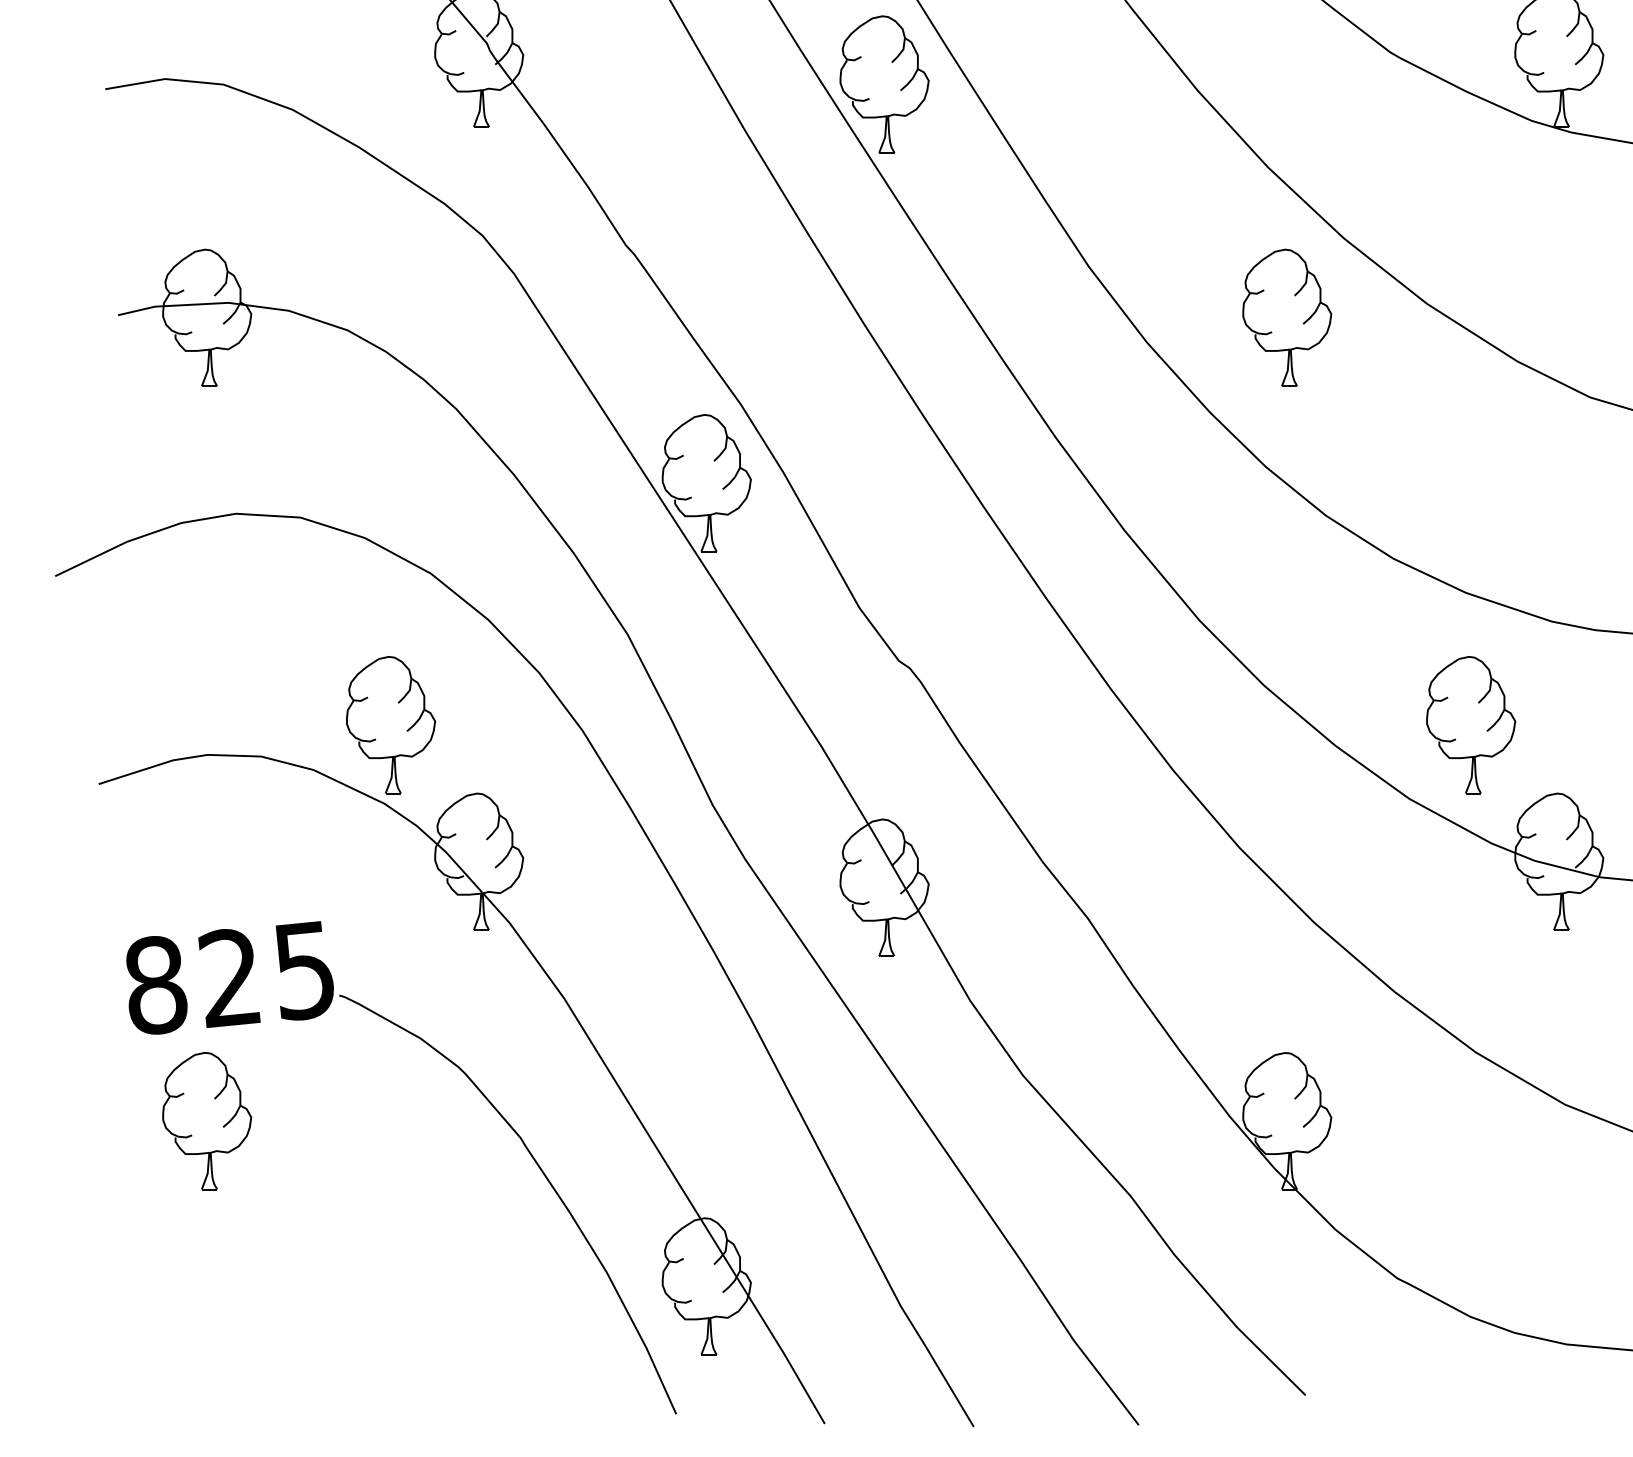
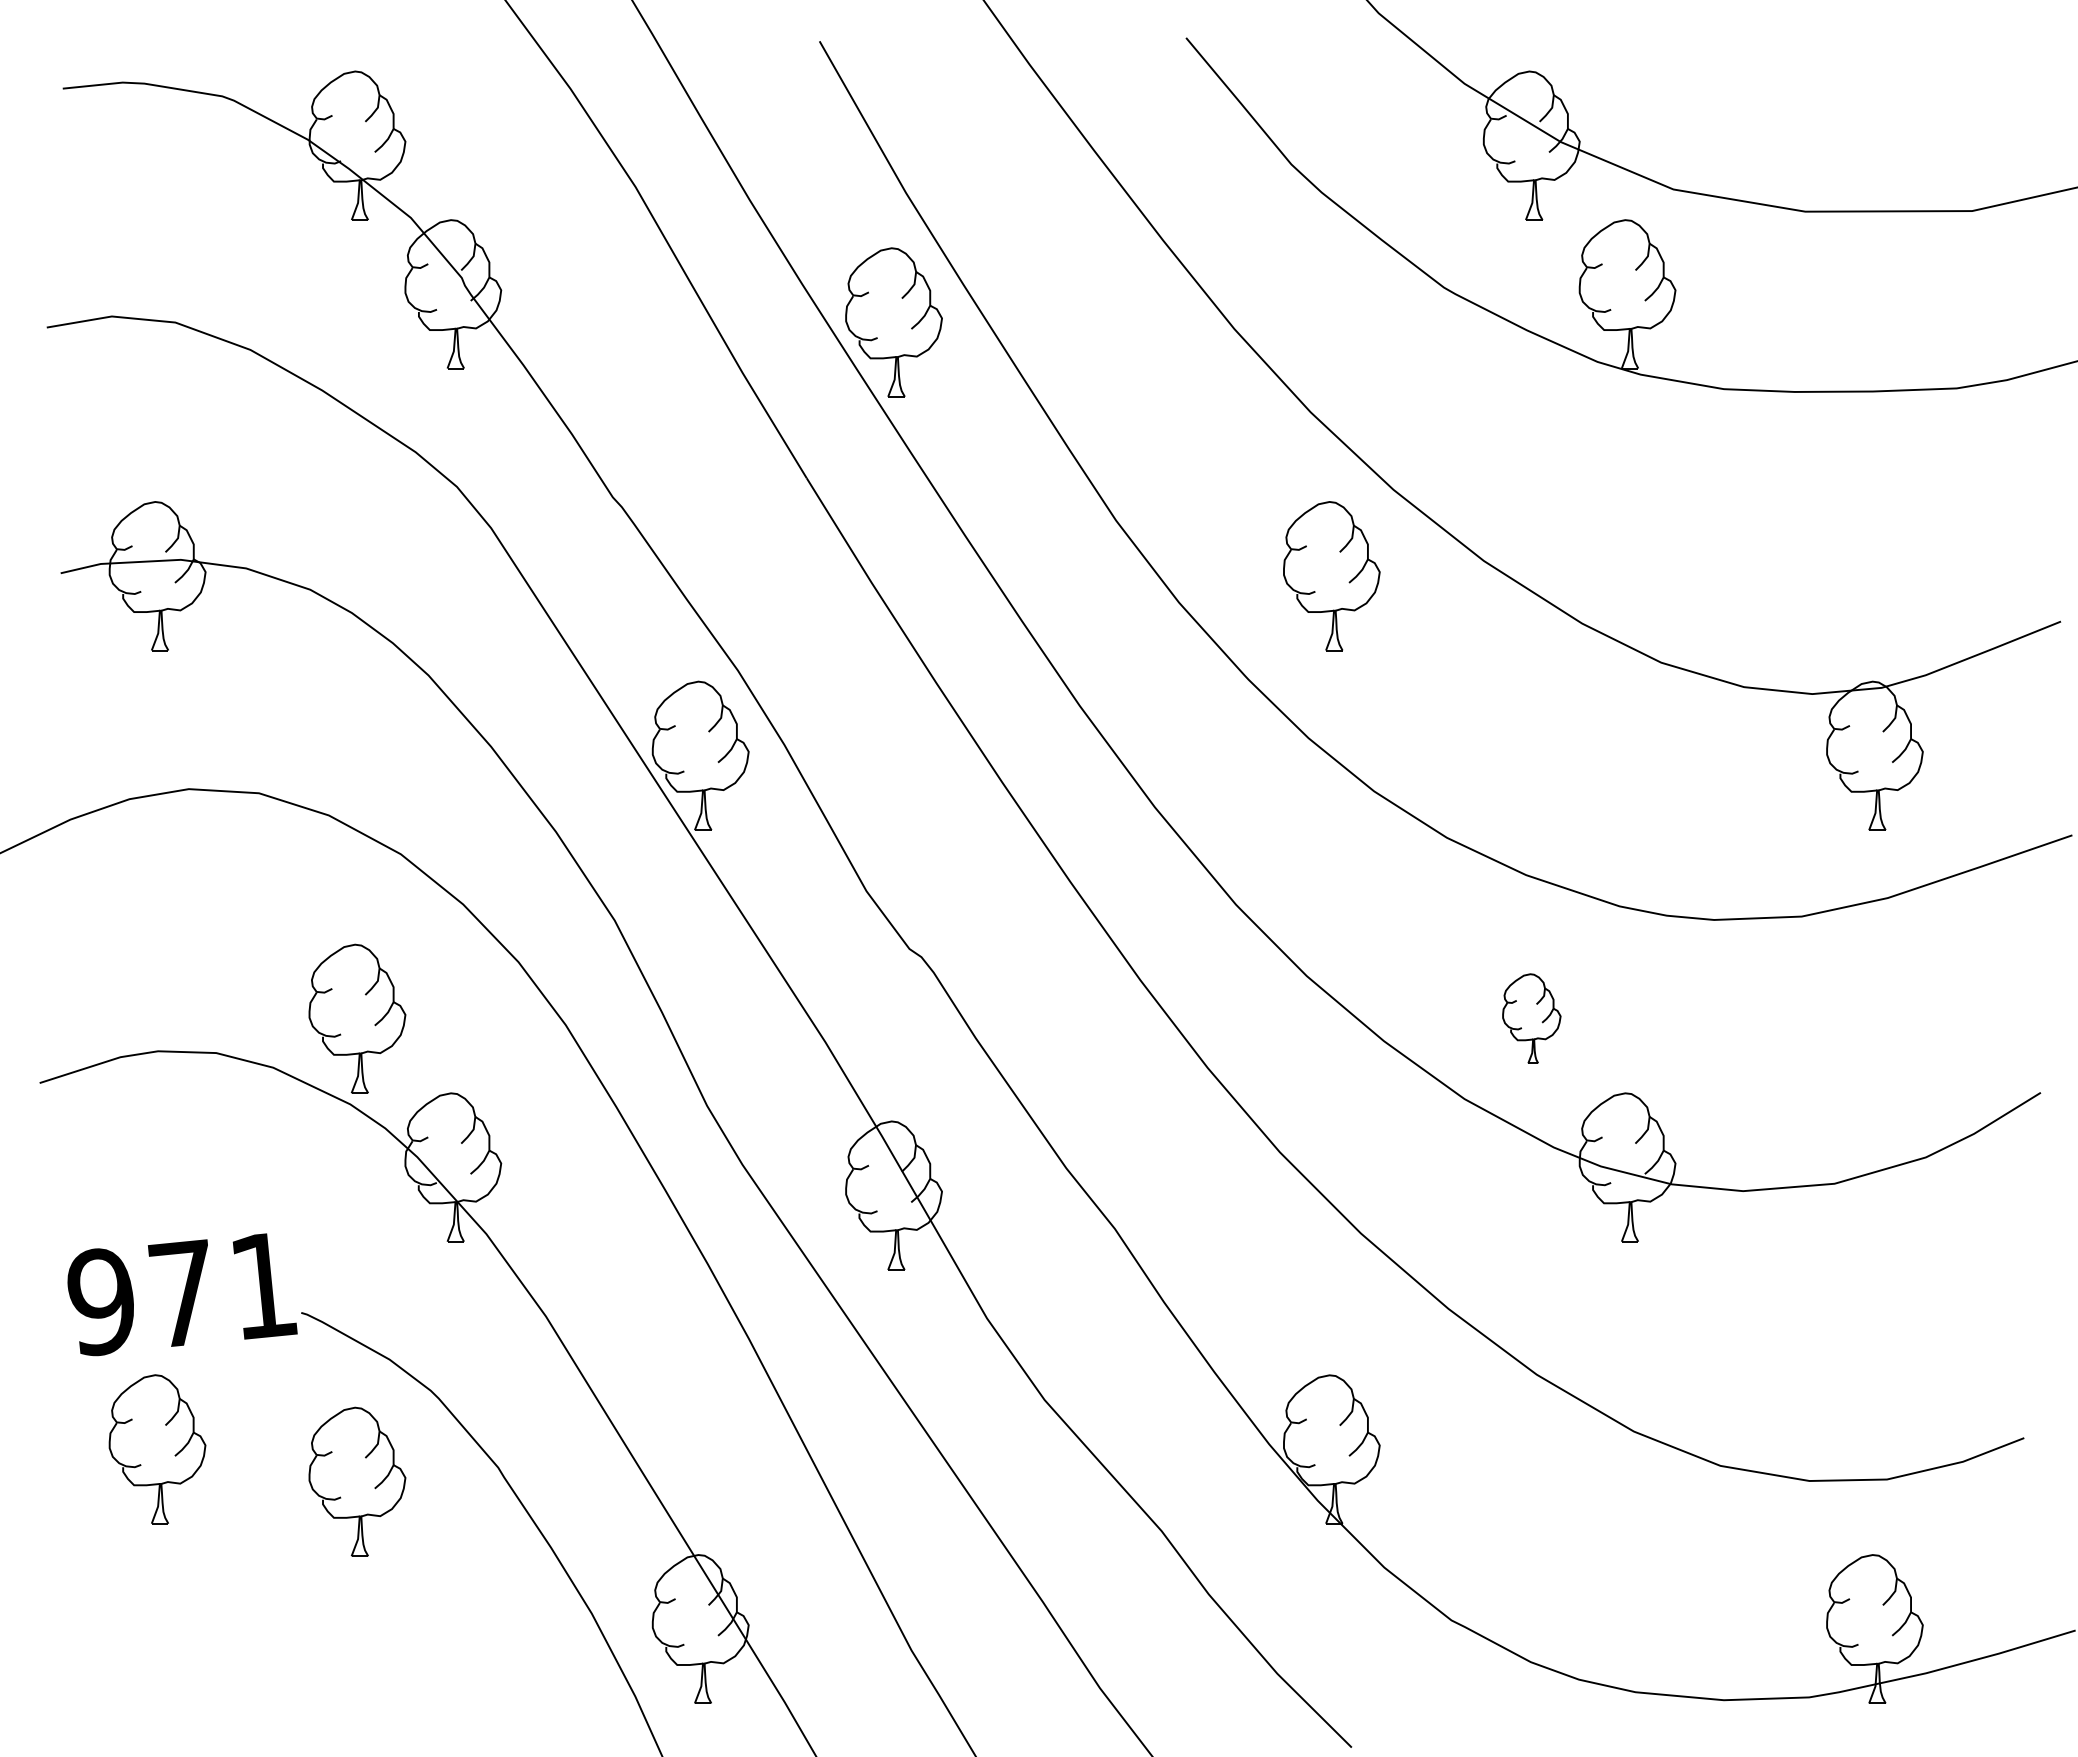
part: (1470, 724) -> (1531, 1018), size x0.6
text: (230, 978) -> (182, 1294), 825 -> 971
part: (391, 1150) -> (357, 1481), added

